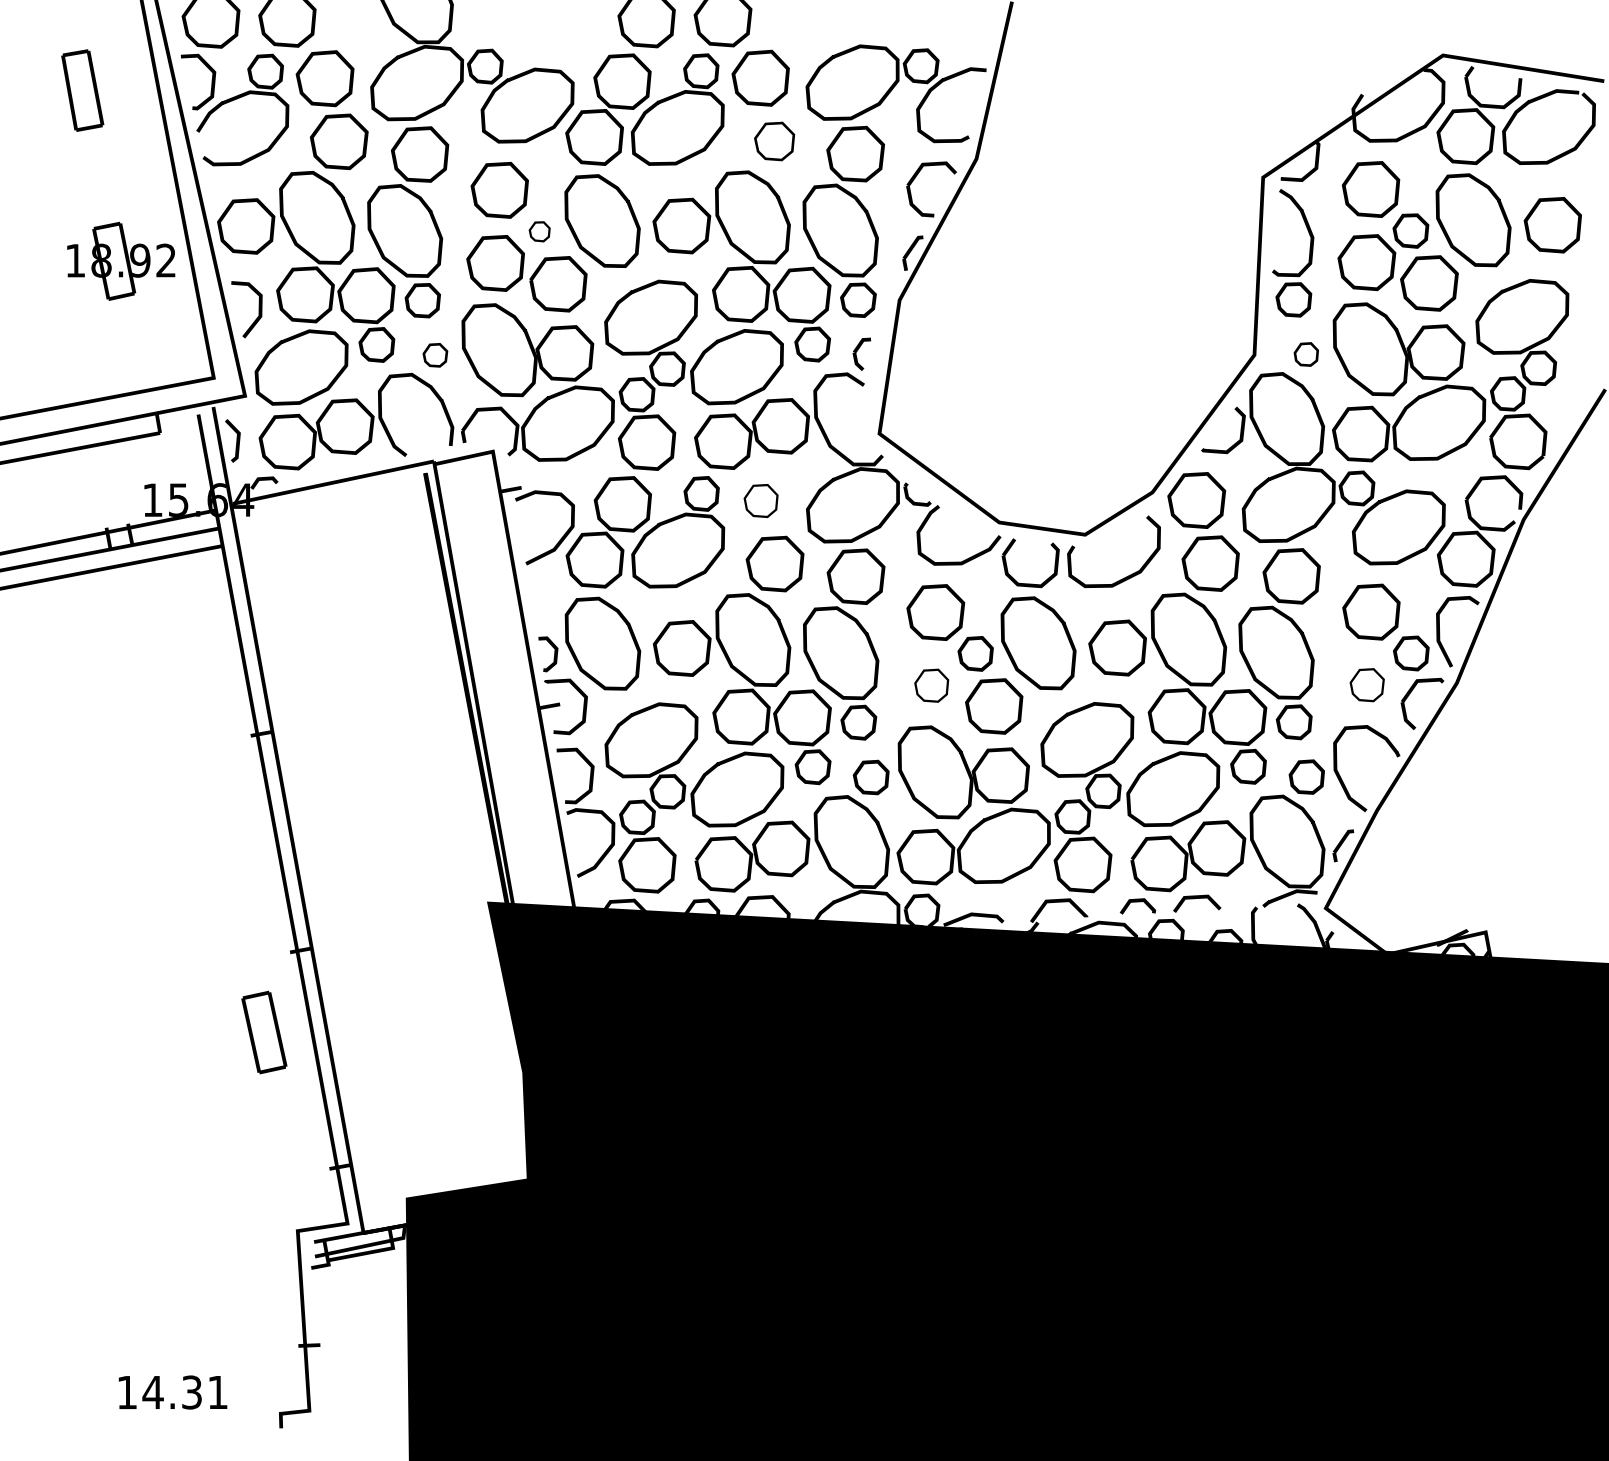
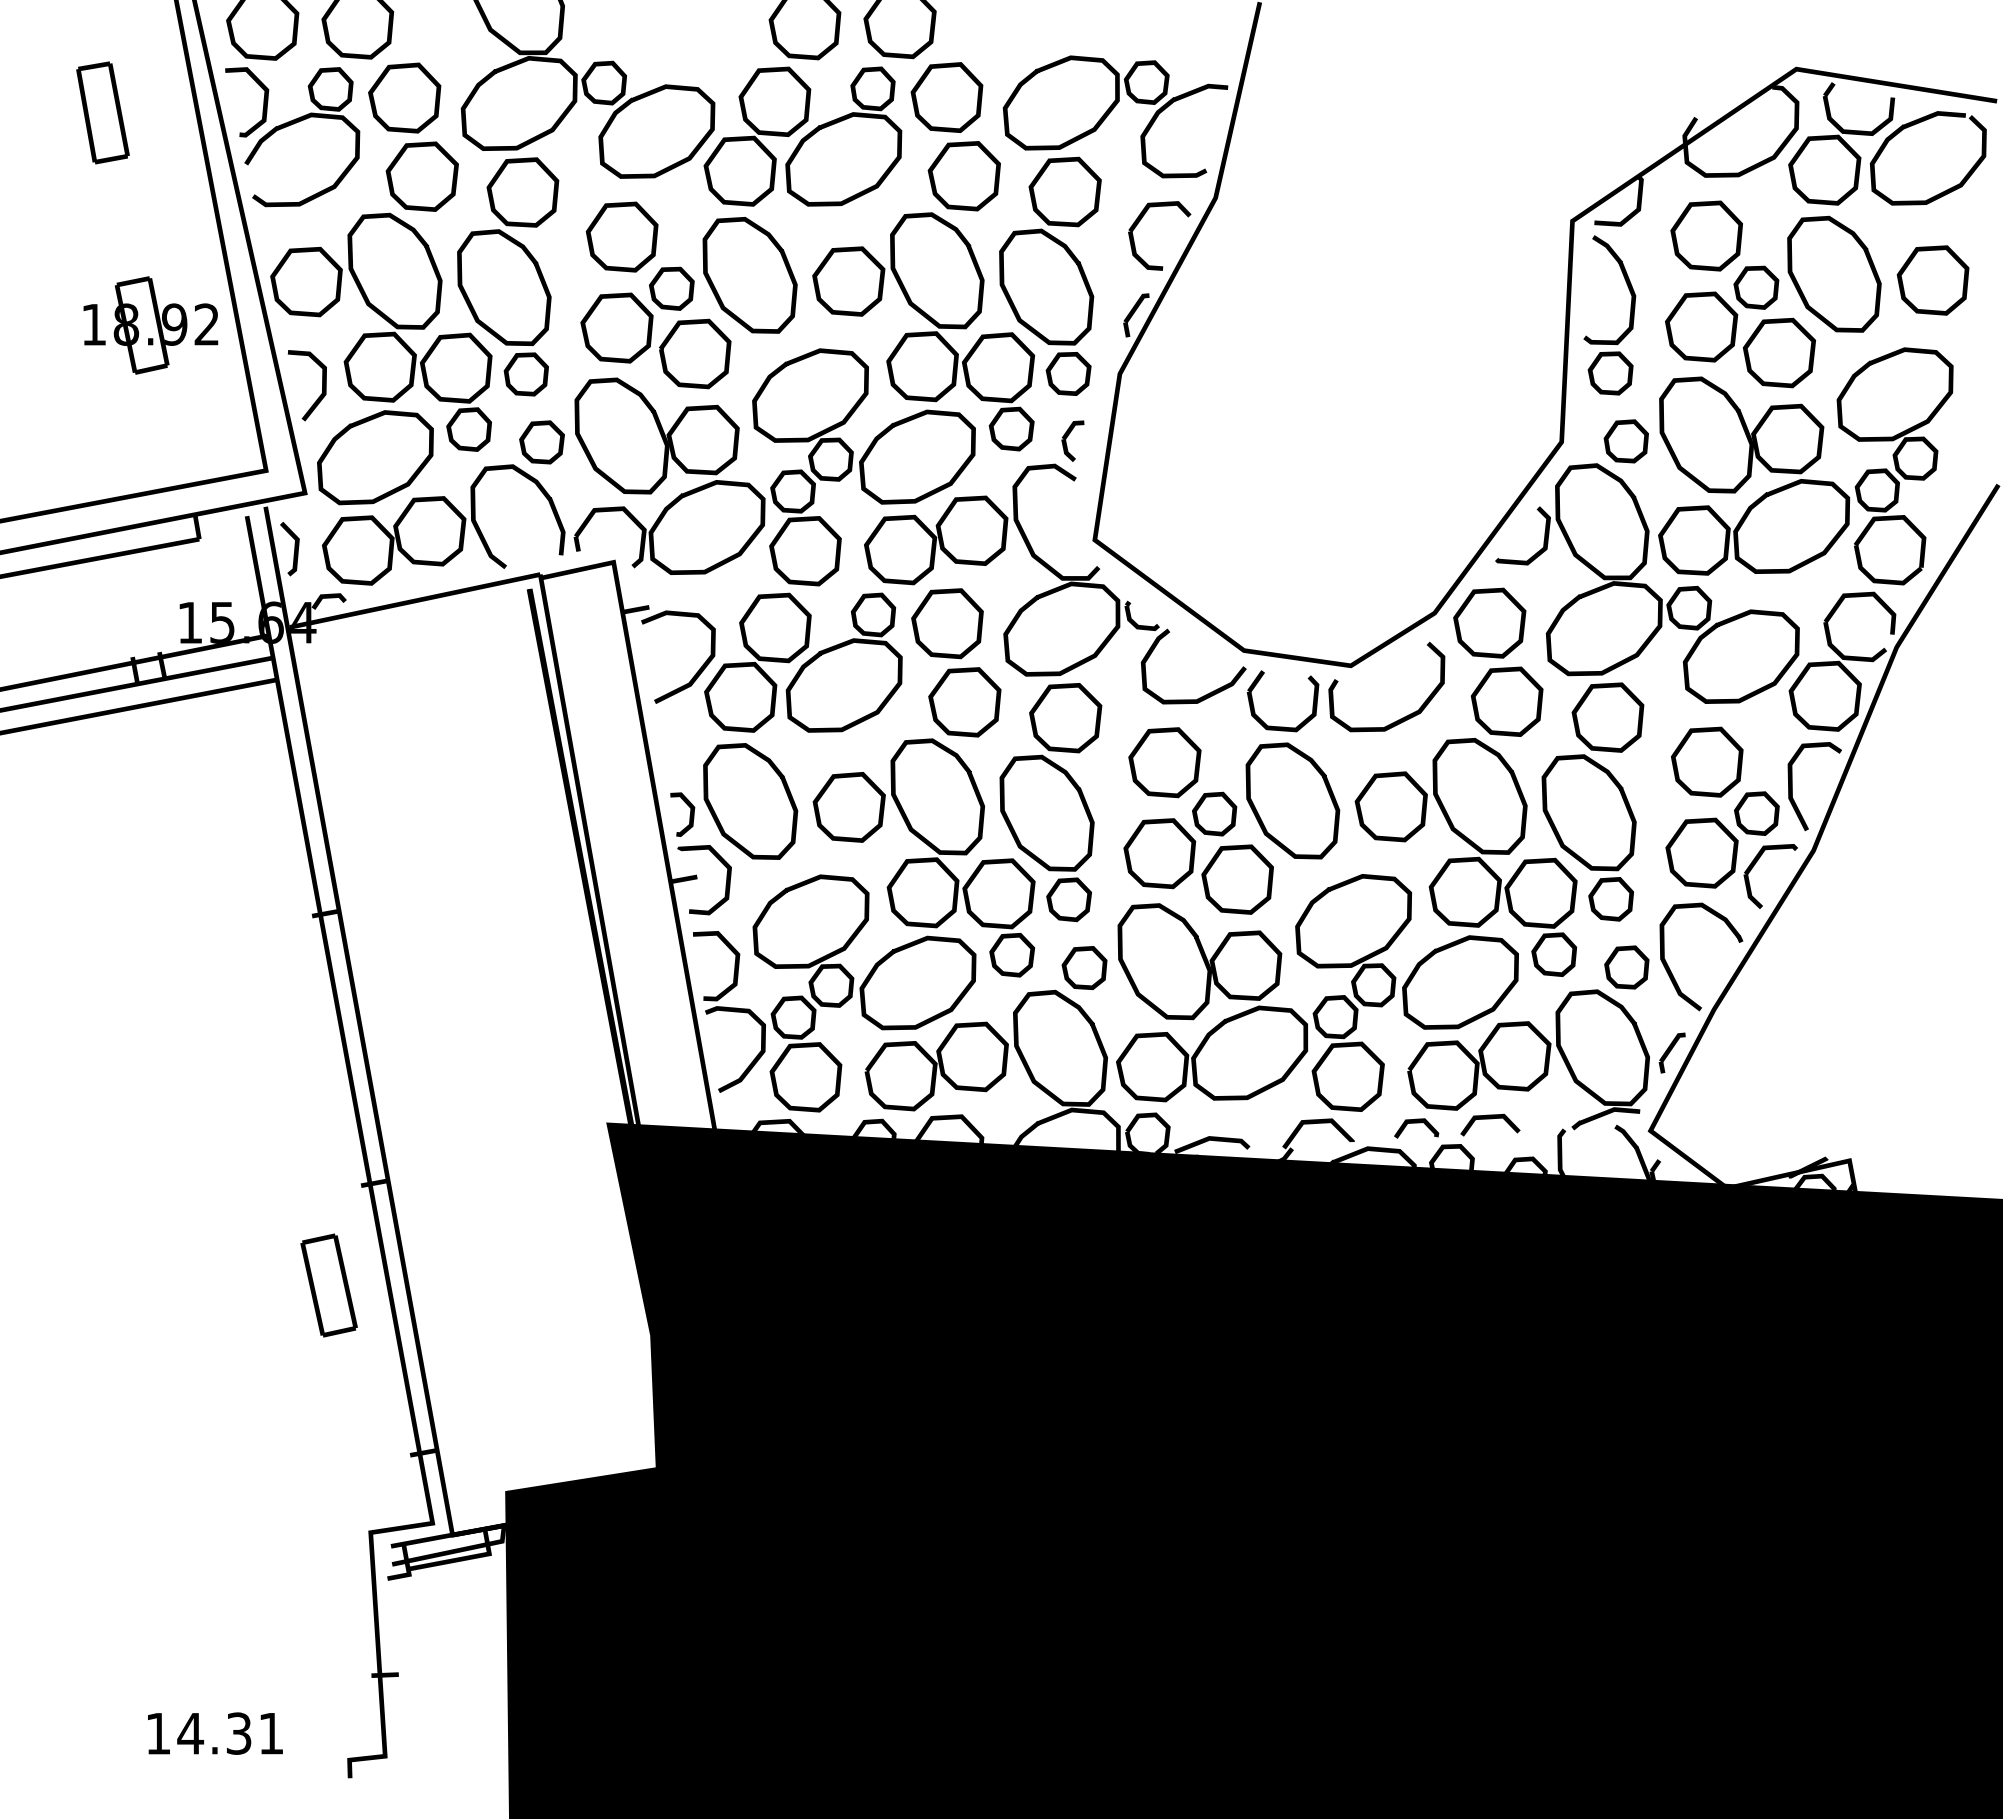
part: (773, 141) -> (963, 176), size x1.43
part: (539, 231) -> (671, 288), size x1.67
part: (1305, 354) -> (1625, 441), size x1.43
part: (434, 355) -> (541, 442), size x1.43
part: (761, 500) -> (947, 623), size x1.67
part: (1366, 684) -> (1701, 852), size x1.67
part: (931, 685) -> (1159, 853), size x1.67

